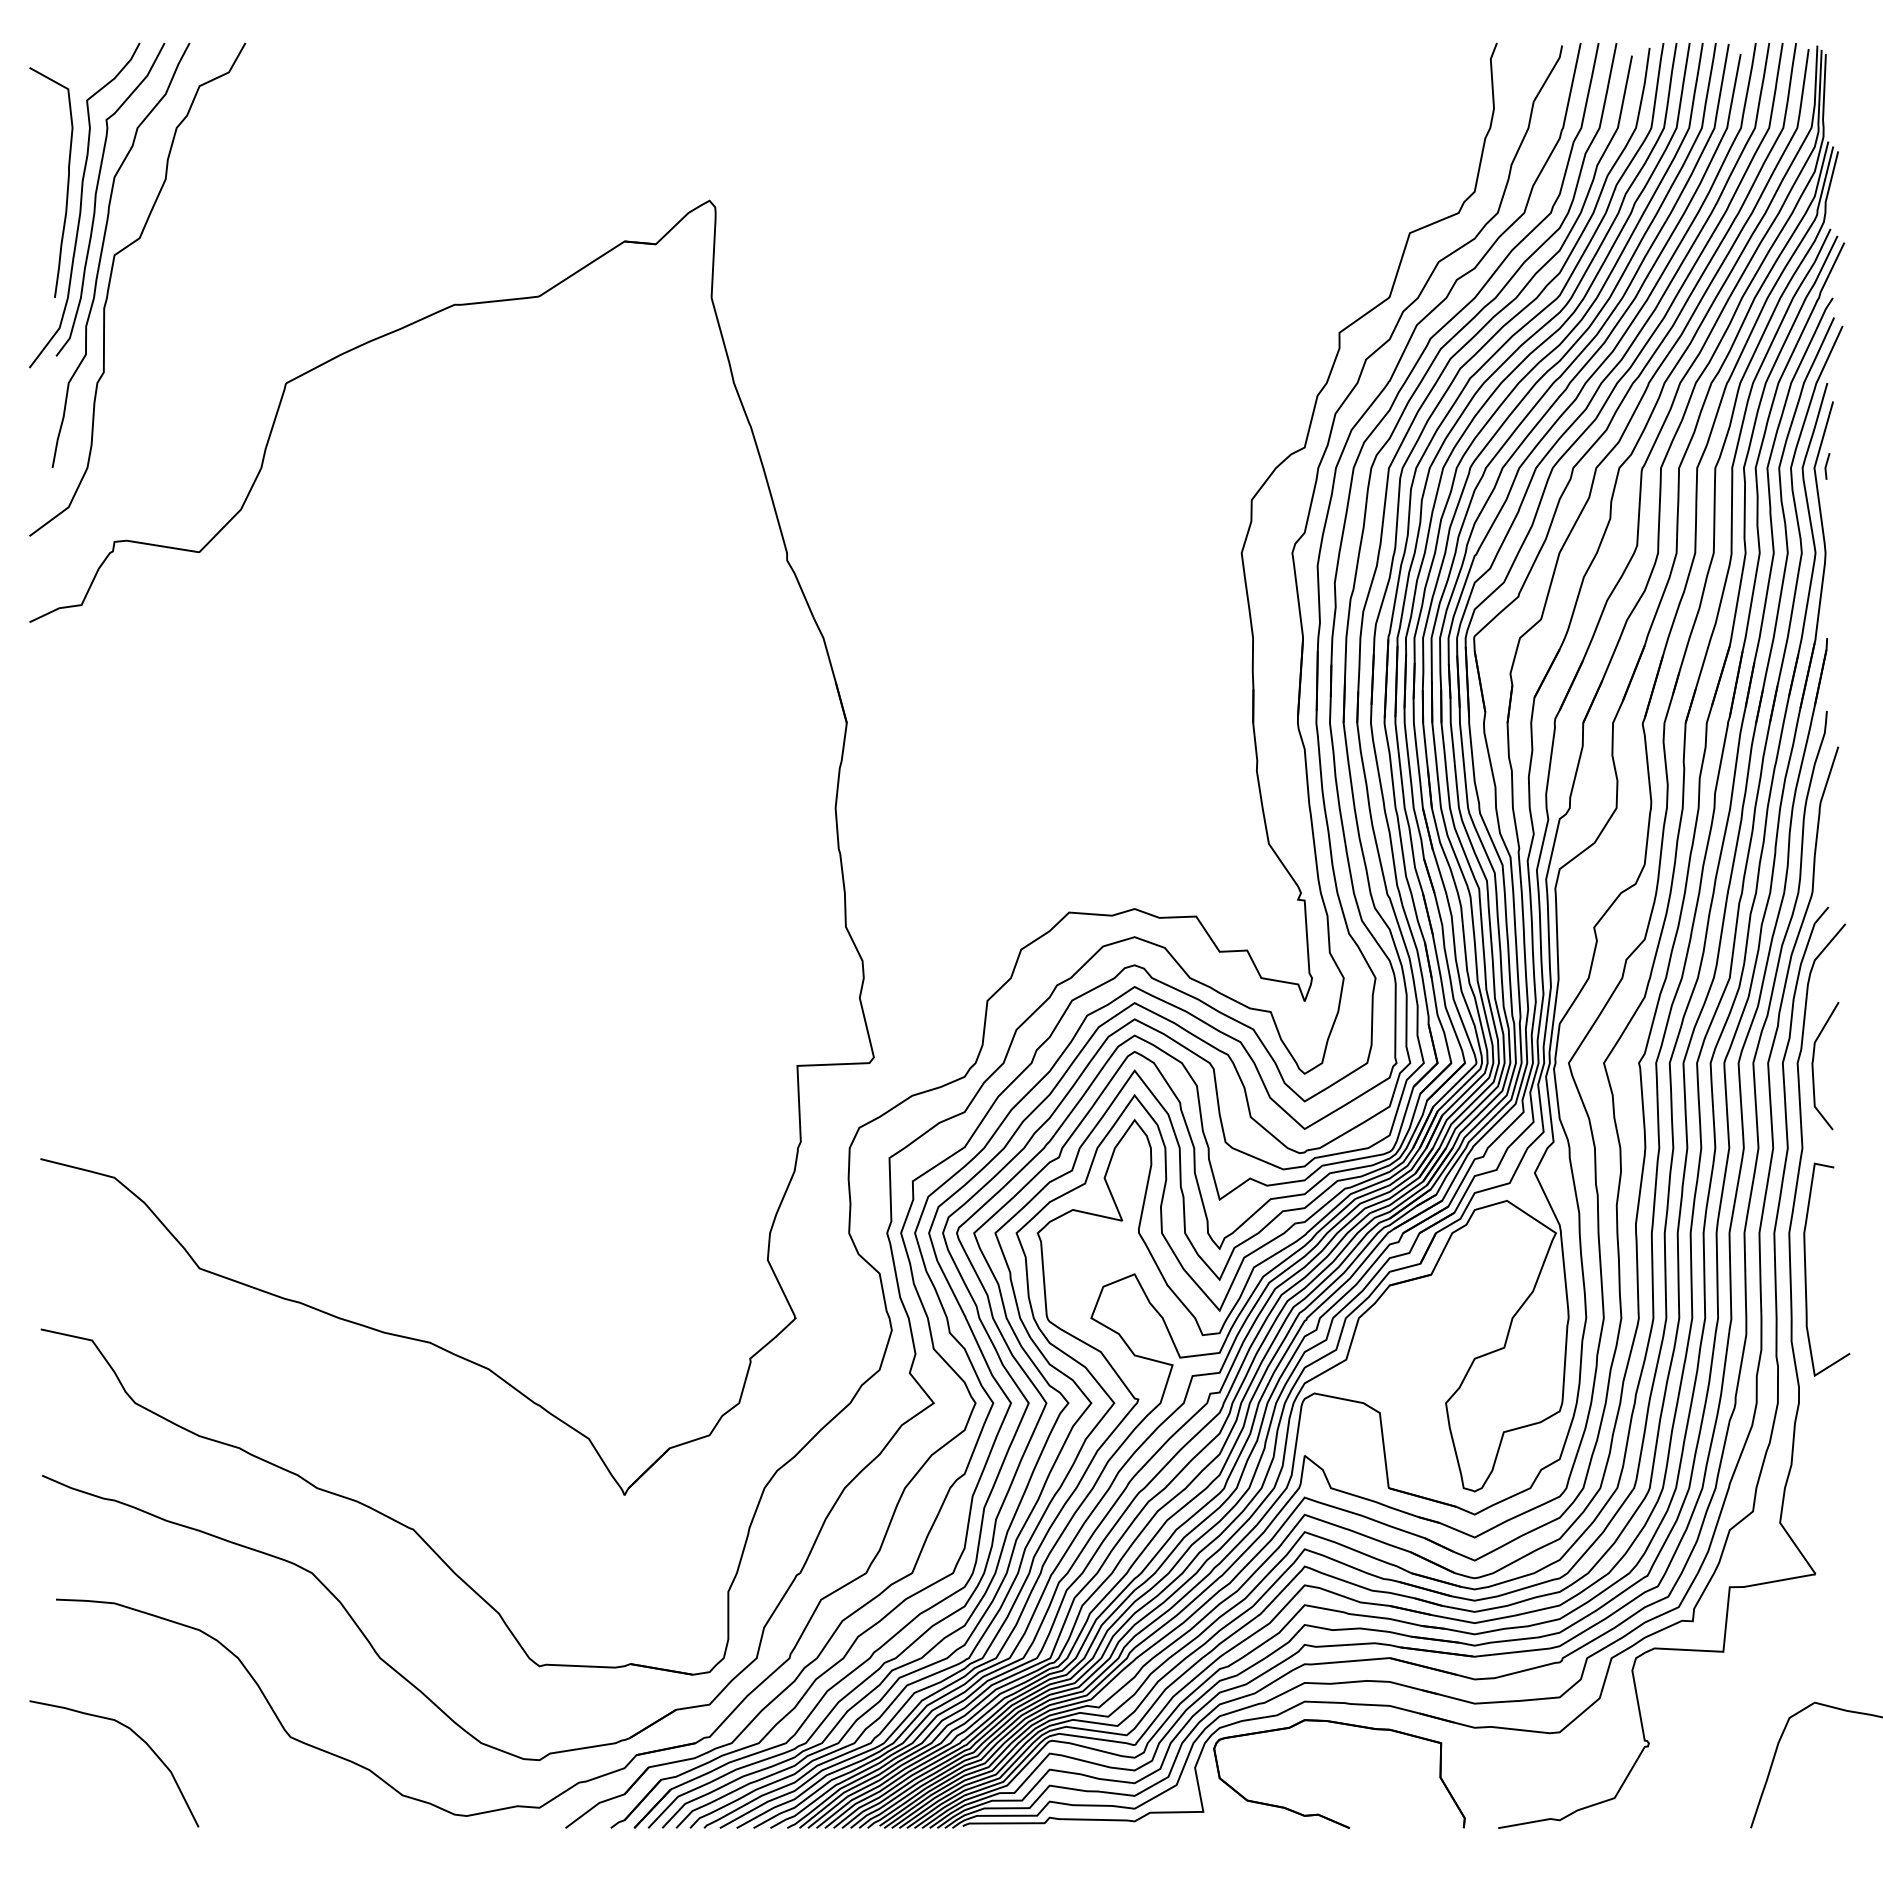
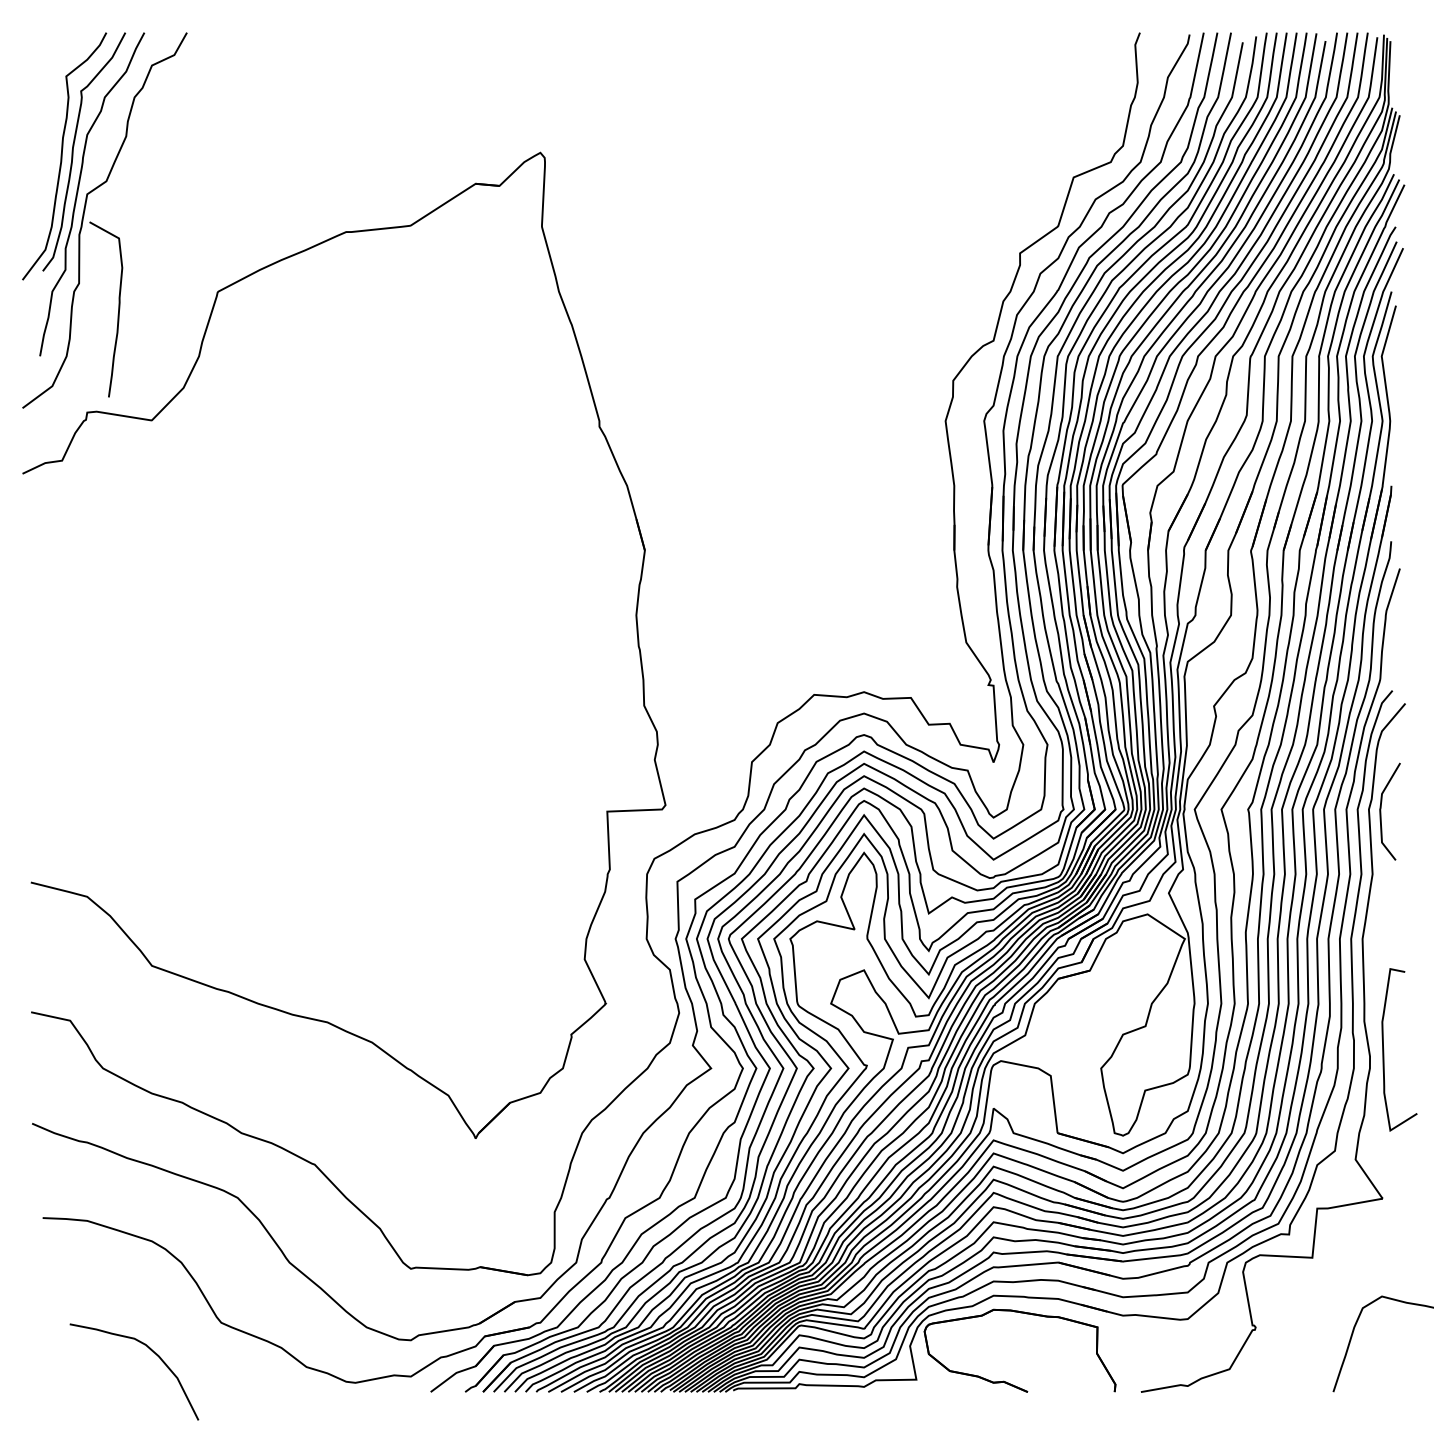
curve: (67, 182) -> (118, 309), moved
line: (1827, 465) -> (1391, 354), removed
curve: (1806, 1269) -> (1384, 1049), moved
curve: (139, 1738) -> (153, 1352), moved

